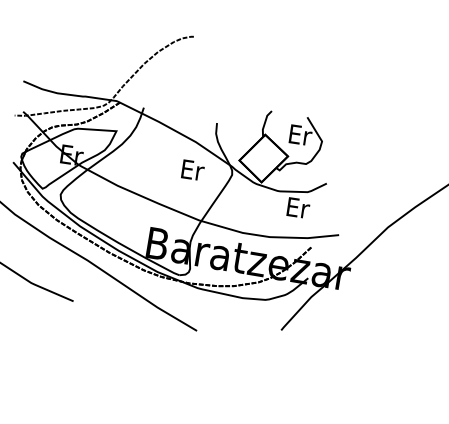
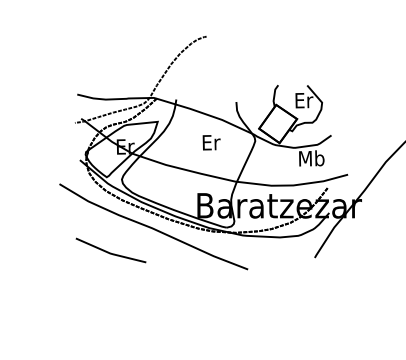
text: (192, 170) -> (211, 142), moved
text: (297, 207) -> (311, 158), Er -> Mb

